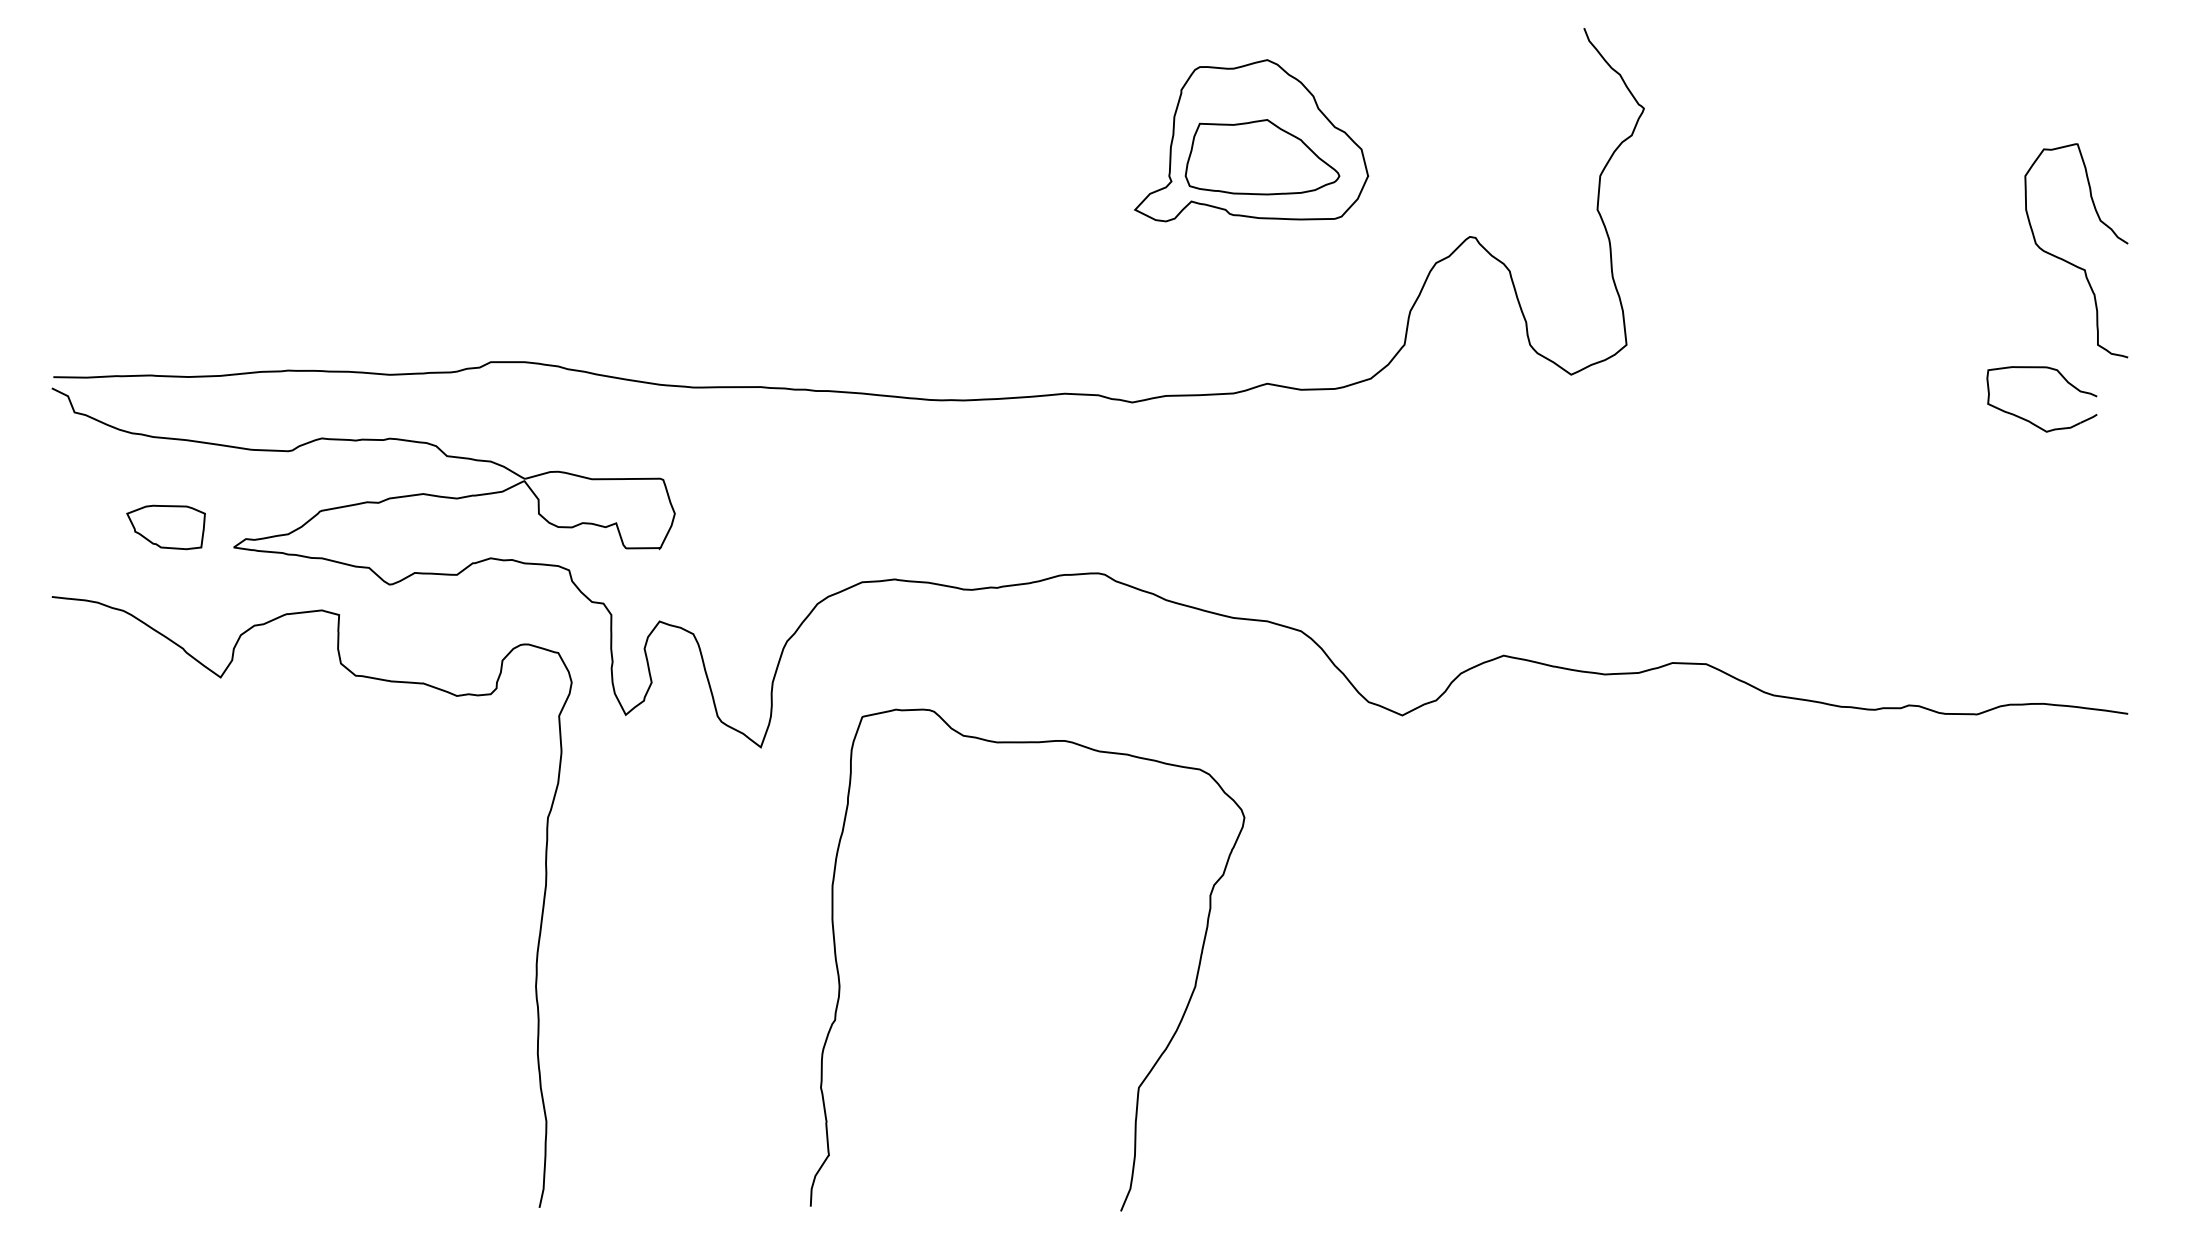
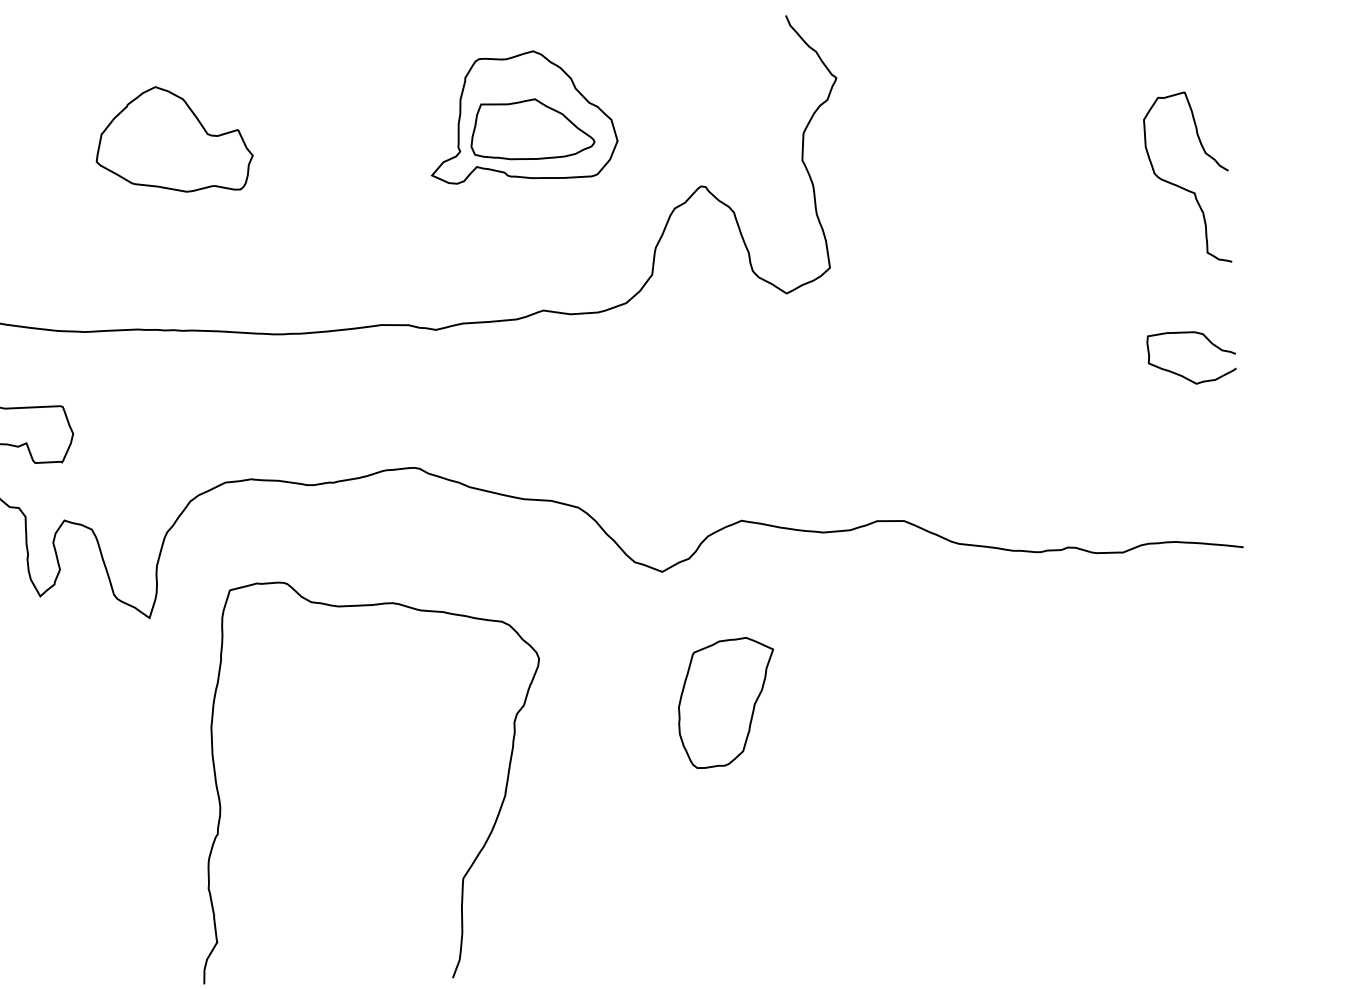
part: (815, 151) -> (174, 139), added
part: (2031, 421) -> (1184, 376), moved
part: (1475, 881) -> (726, 702), added

